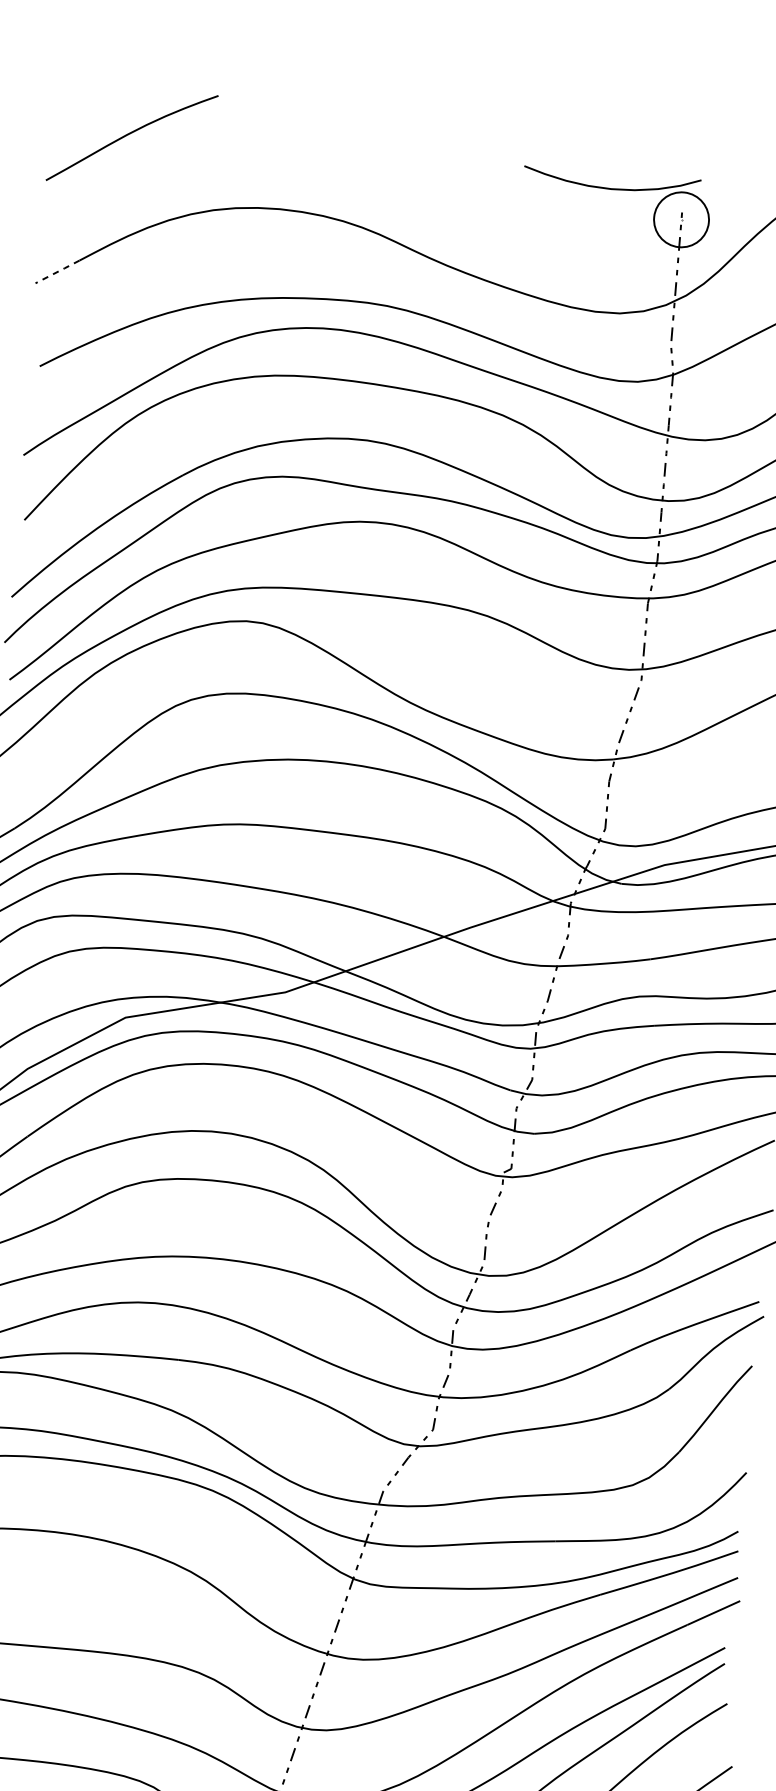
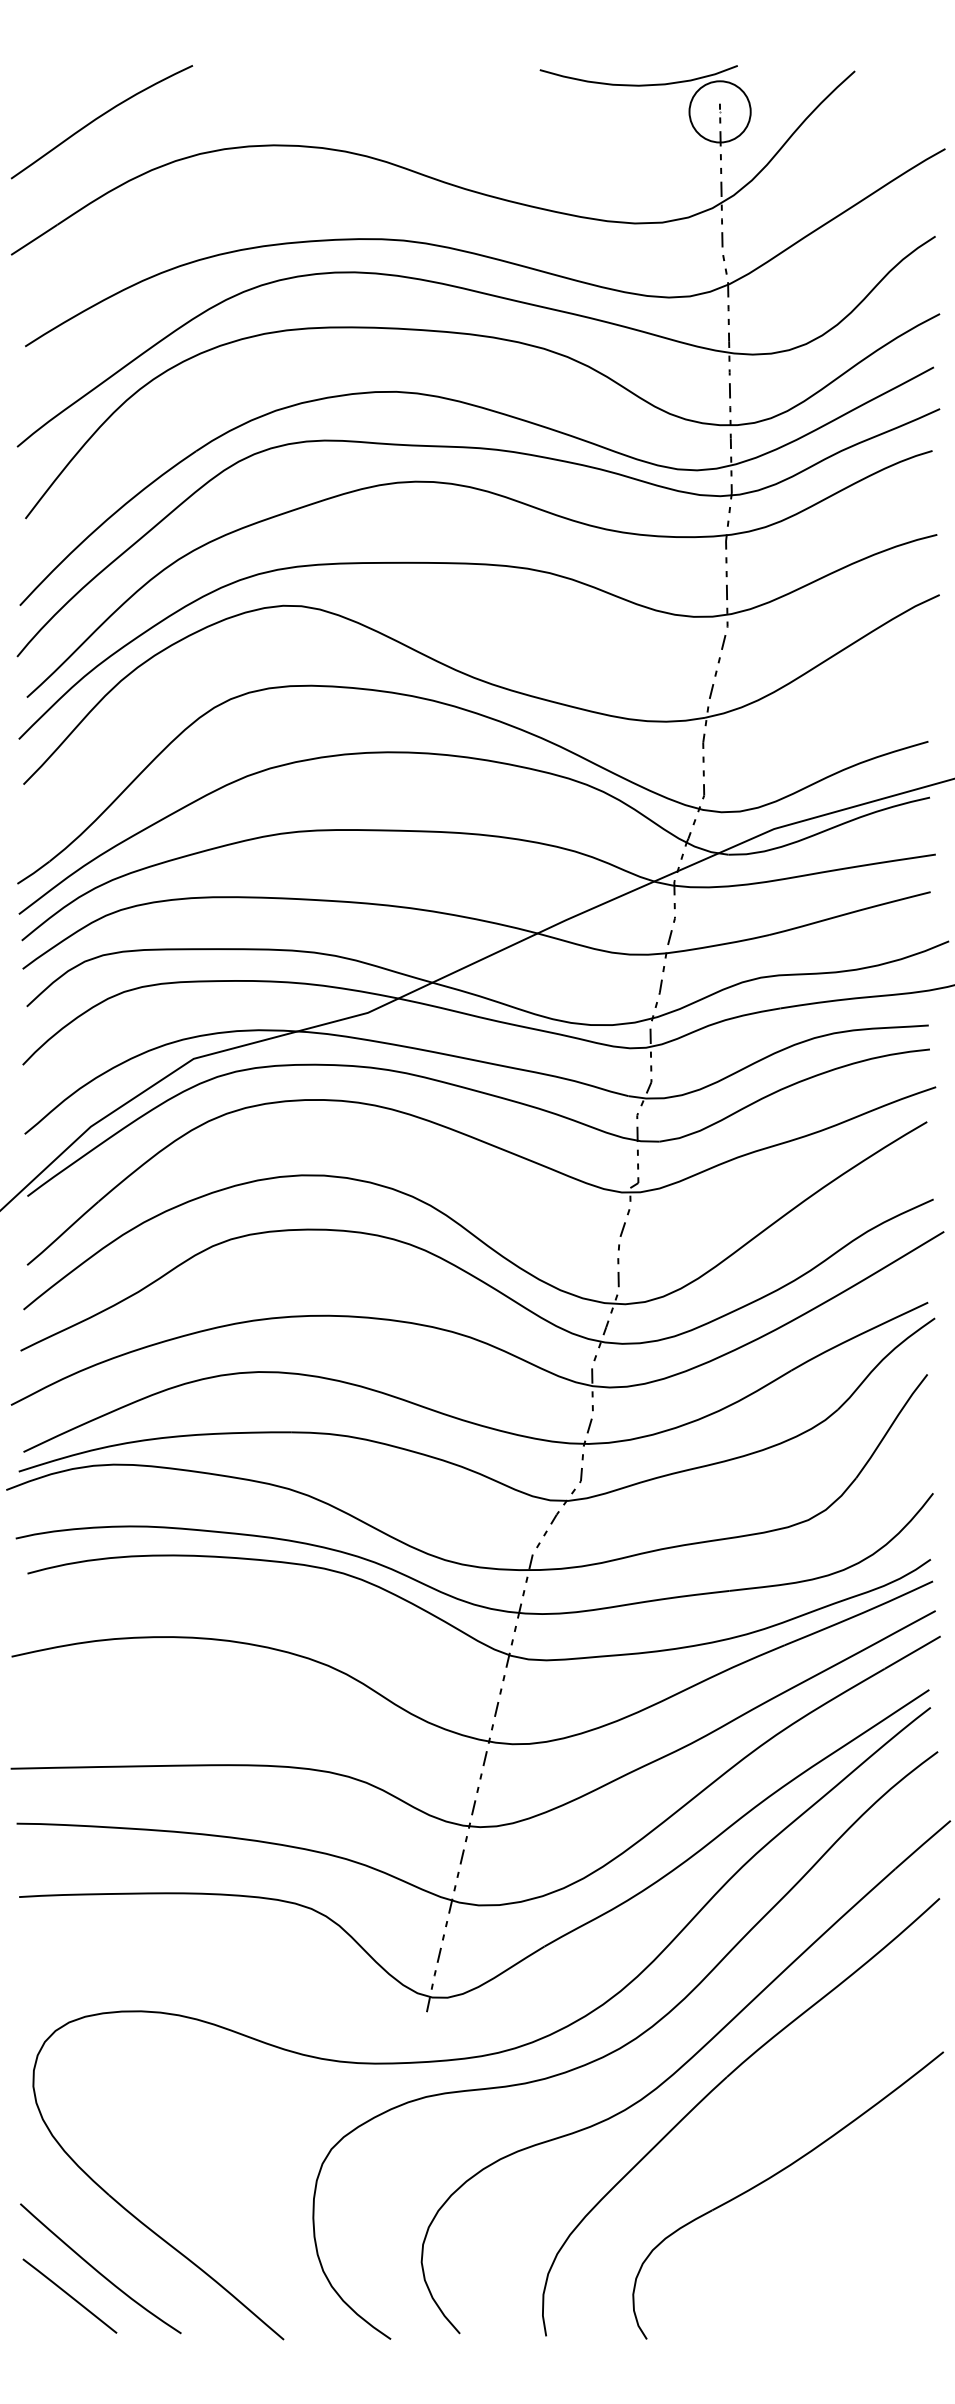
curve: (129, 134) -> (98, 118), moved
line: (56, 272) -> (33, 240), dashed -> solid

